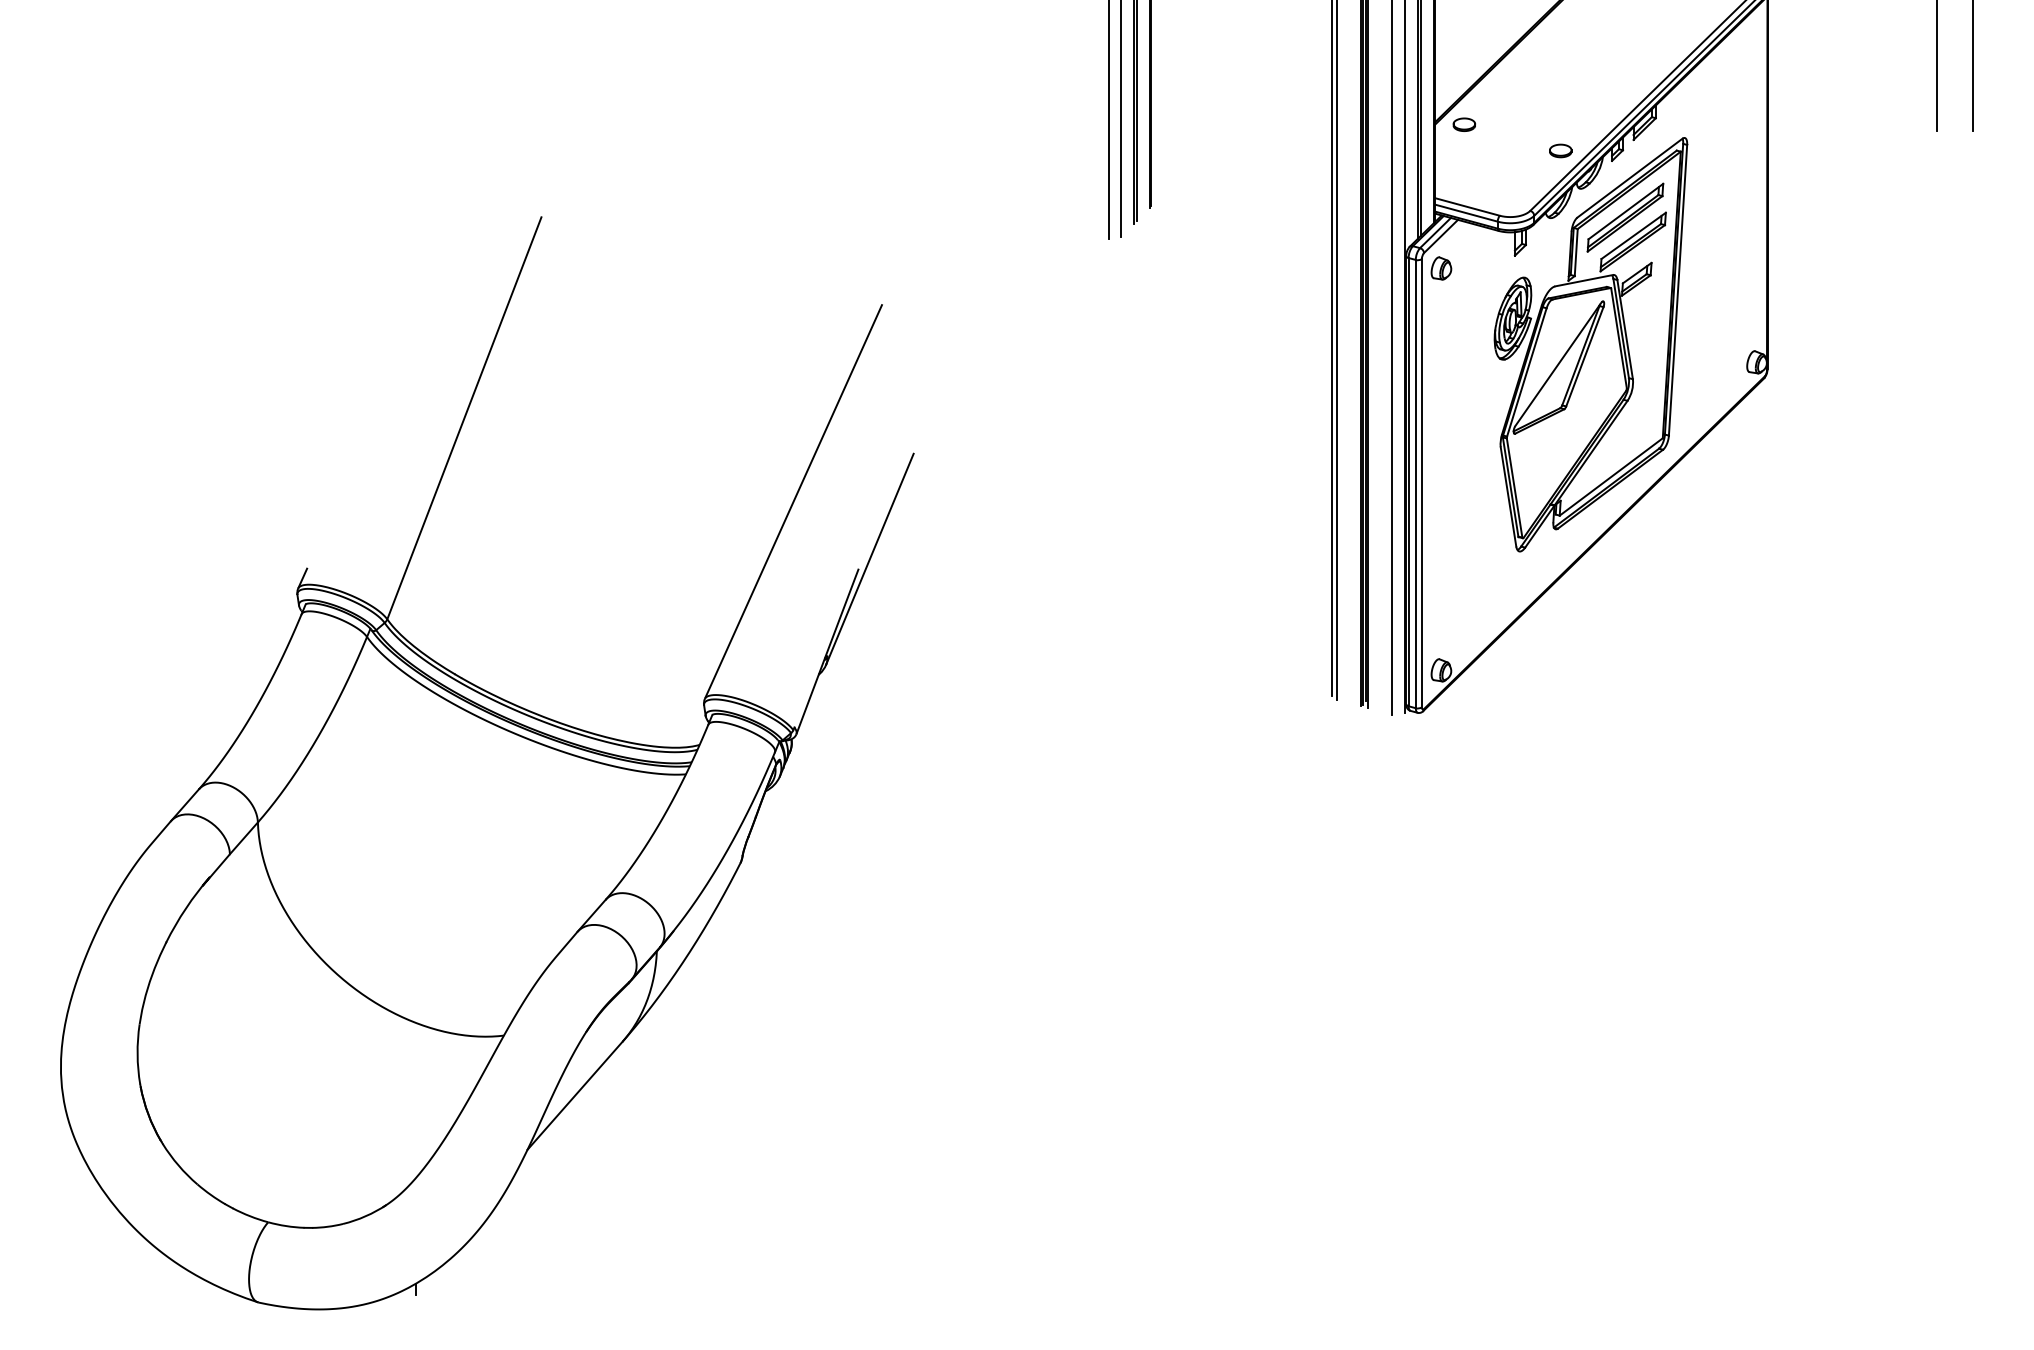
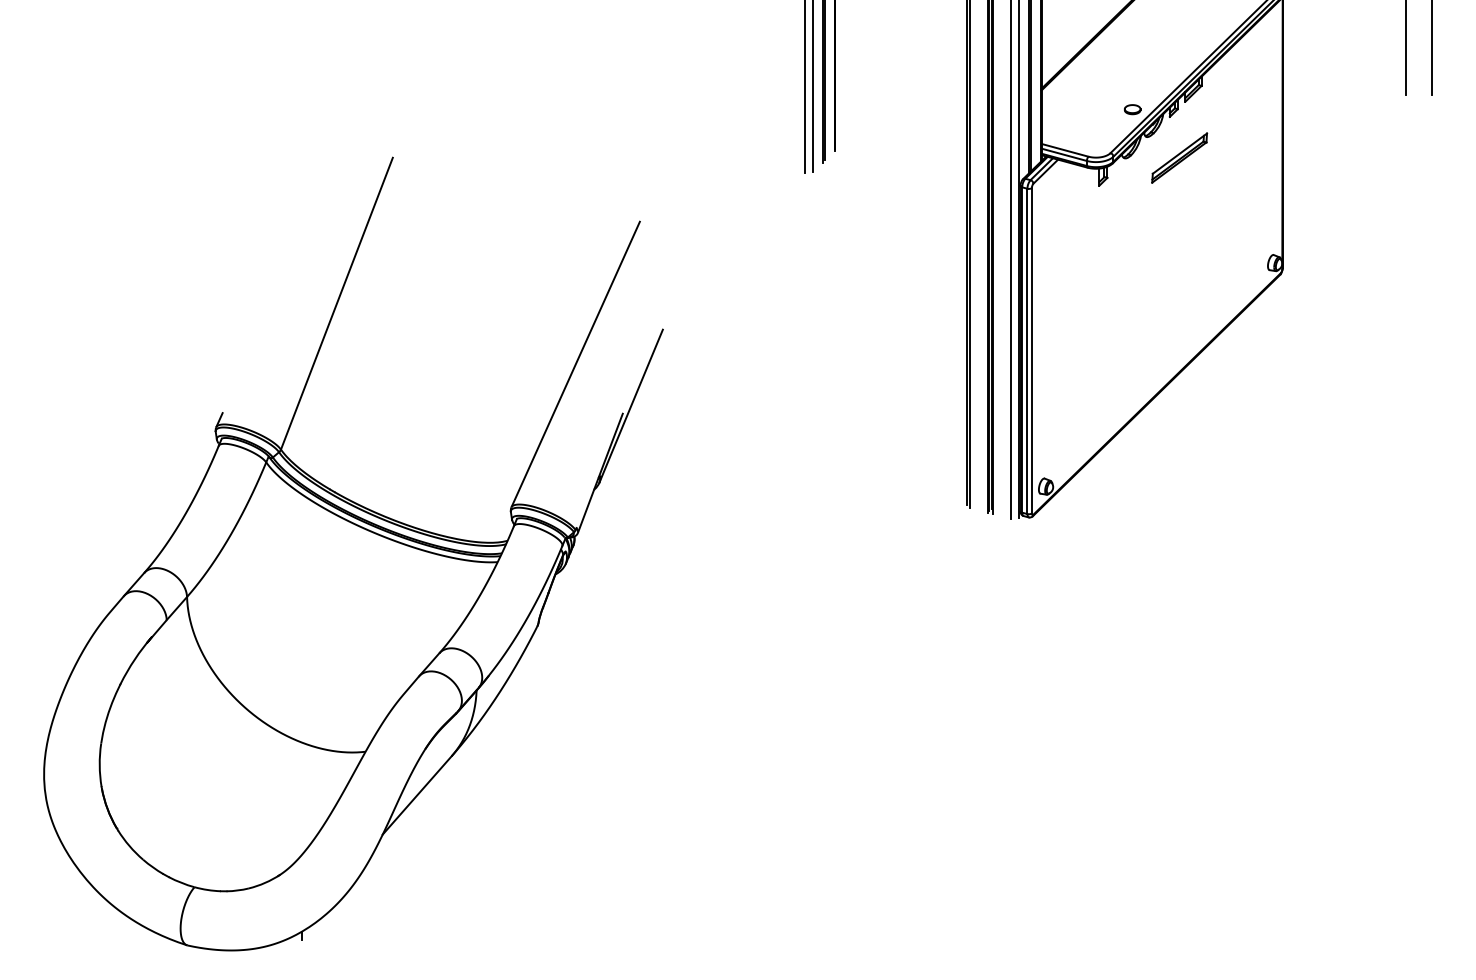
part: (1463, 124) -> (1062, 90), removed
part: (1441, 268) -> (1046, 194), removed
part: (1590, 344) -> (1154, 250), removed

